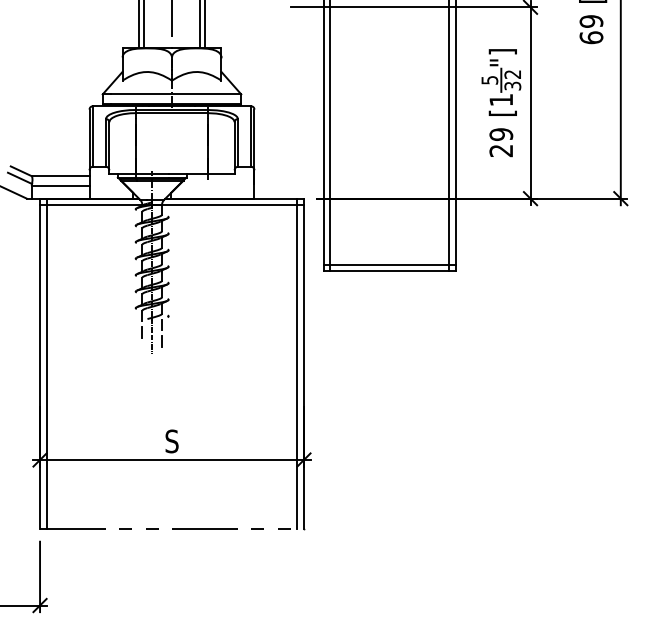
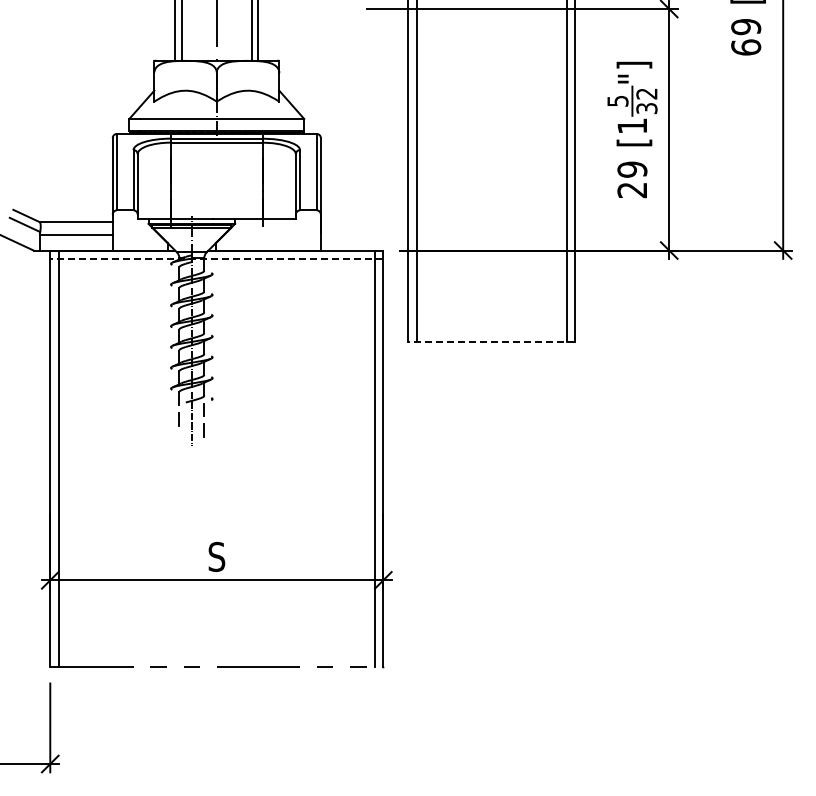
line: (171, 204) -> (216, 258), solid -> dashed
line: (389, 264) -> (491, 333), removed
line: (389, 271) -> (491, 342), solid -> dashed

